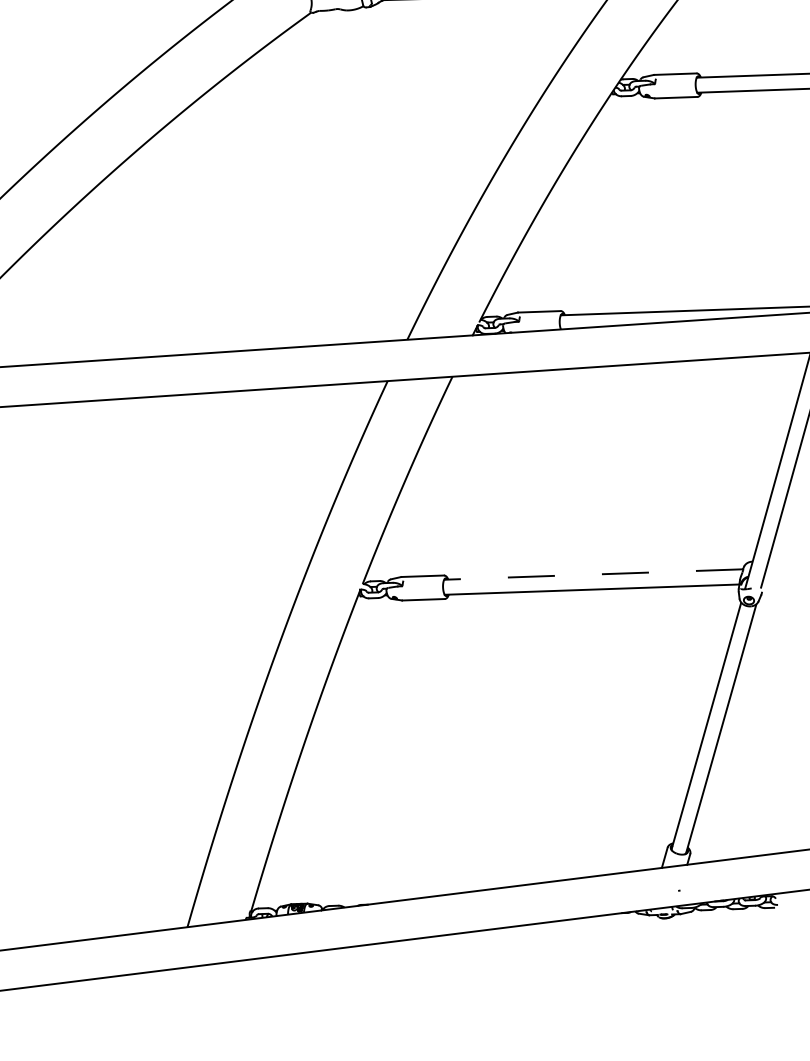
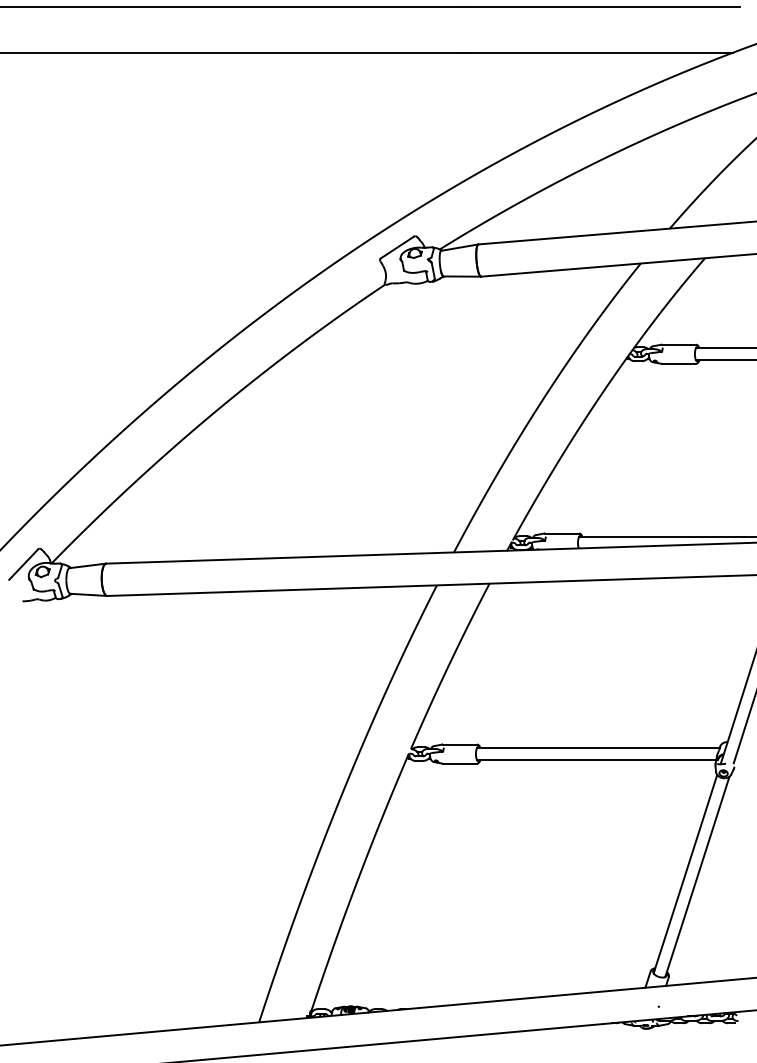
line: (592, 573) -> (597, 747), dashed -> solid

